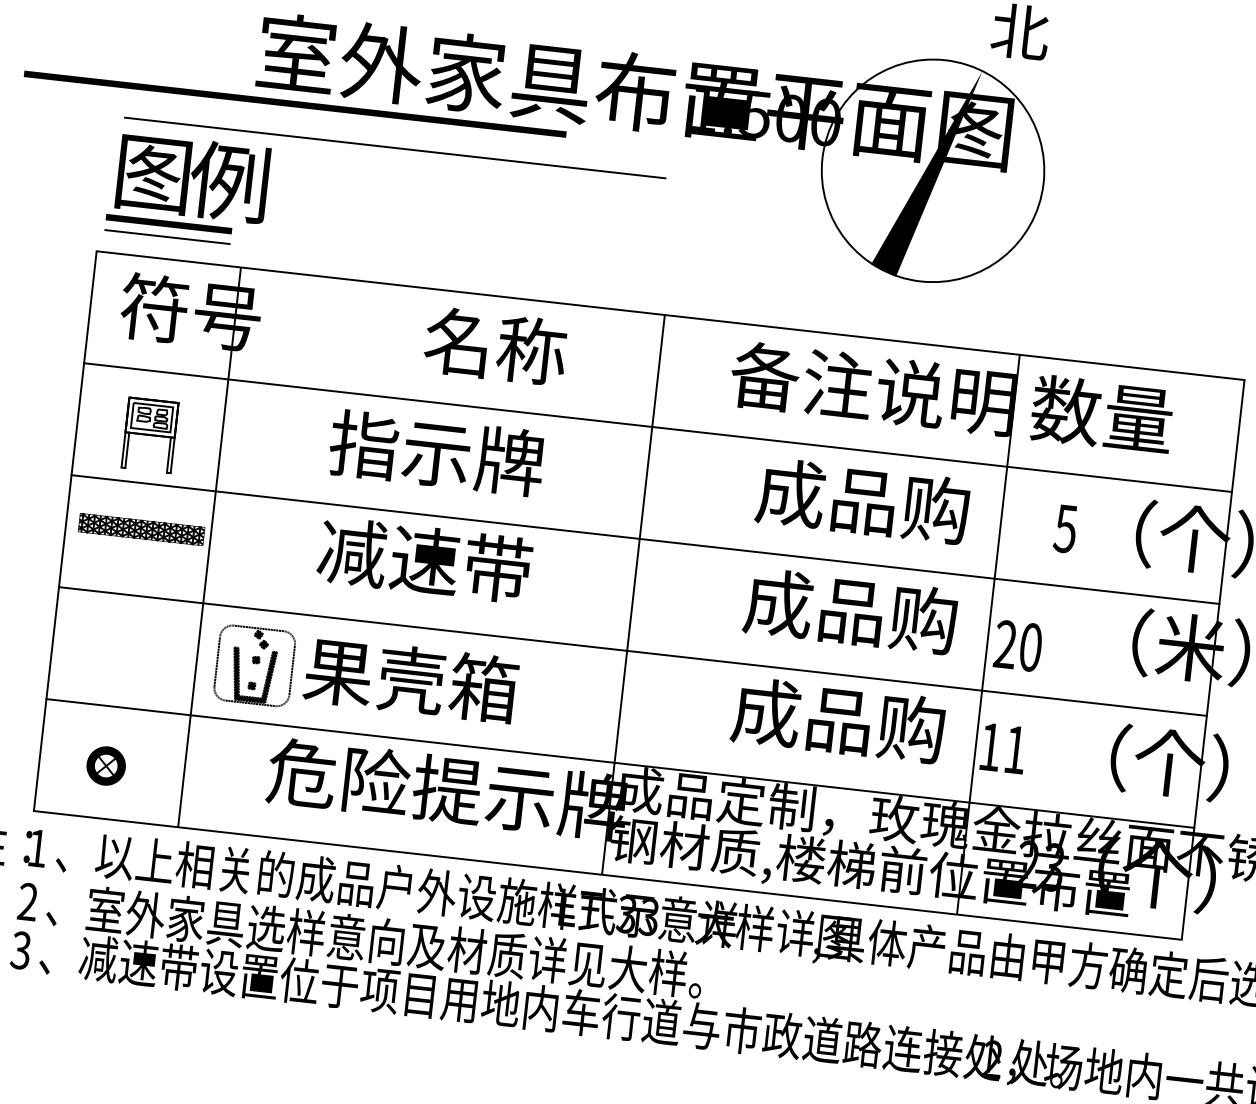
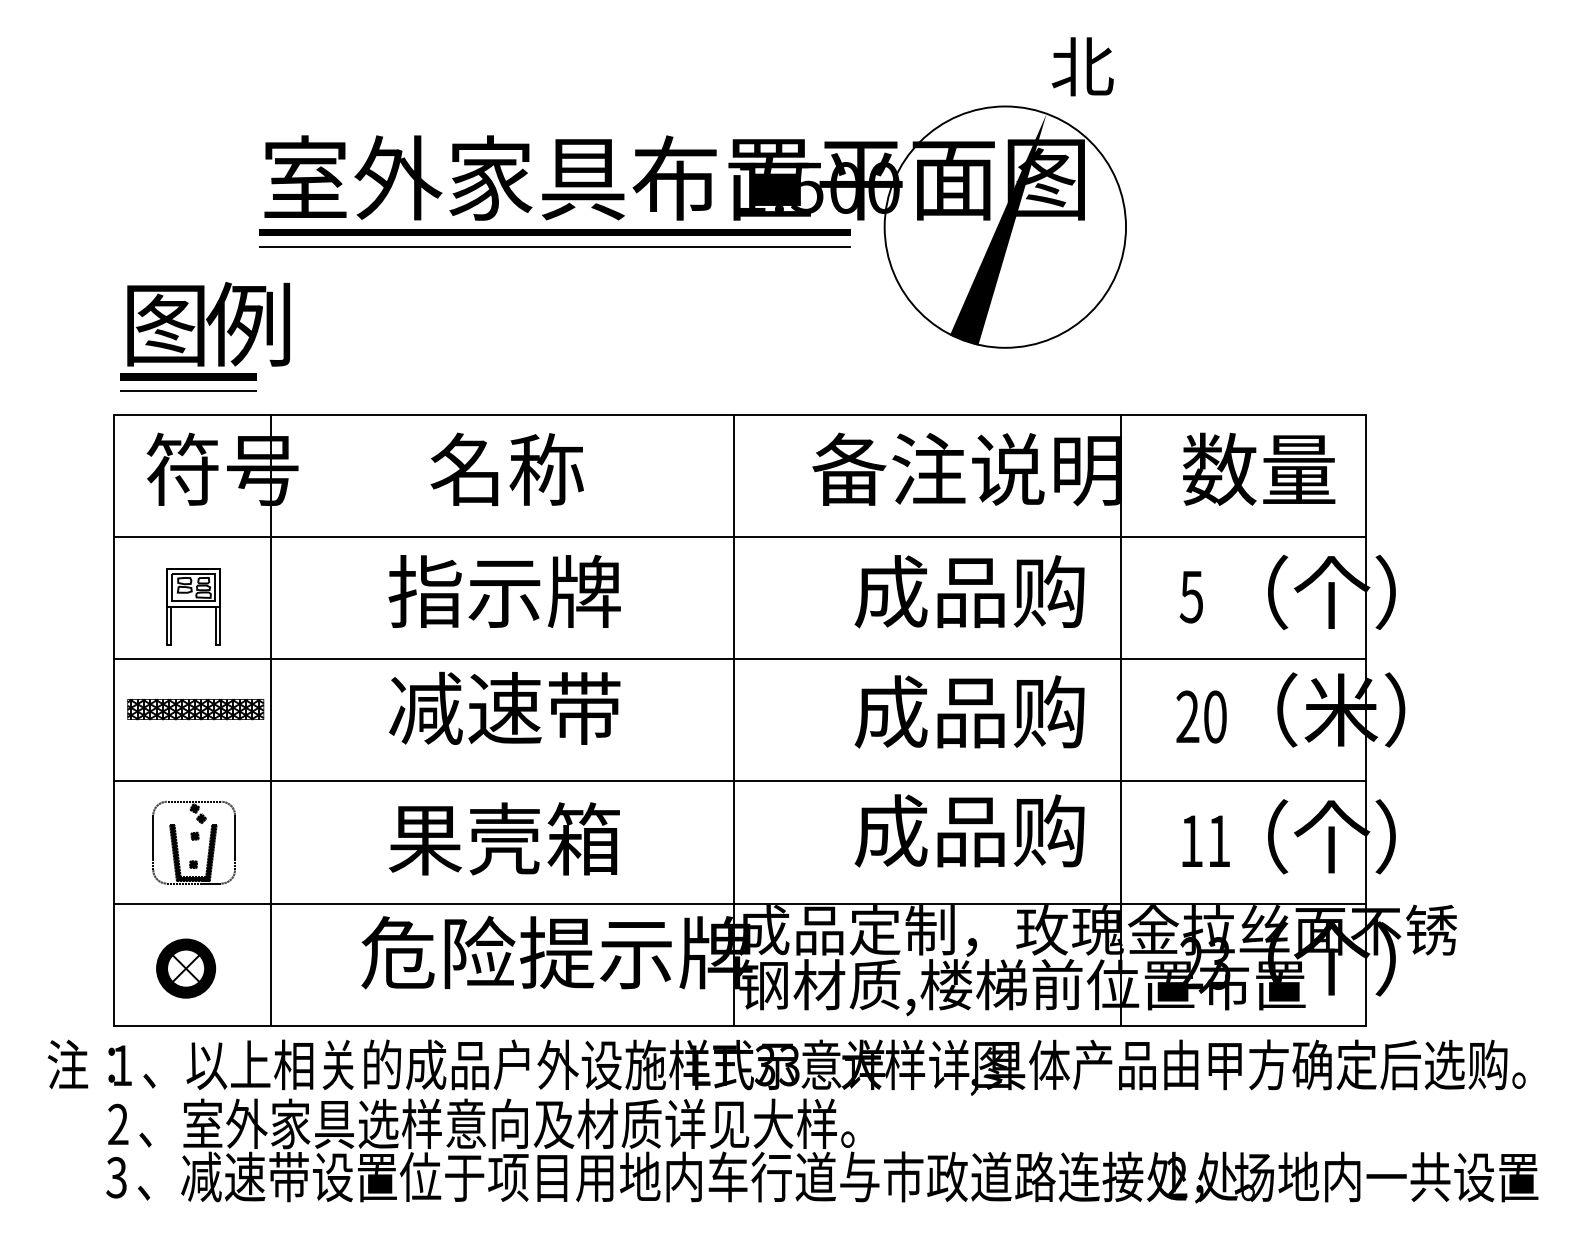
line: (294, 104) -> (554, 232), moved
line: (394, 147) -> (554, 246), moved
text: (495, 345) -> (506, 468), moved
text: (1102, 413) -> (1259, 468), moved
text: (1018, 645) -> (1201, 716), moved
part: (254, 665) -> (193, 842), moved
text: (1003, 747) -> (1205, 840), moved
part: (106, 766) -> (186, 968), size x1.43

